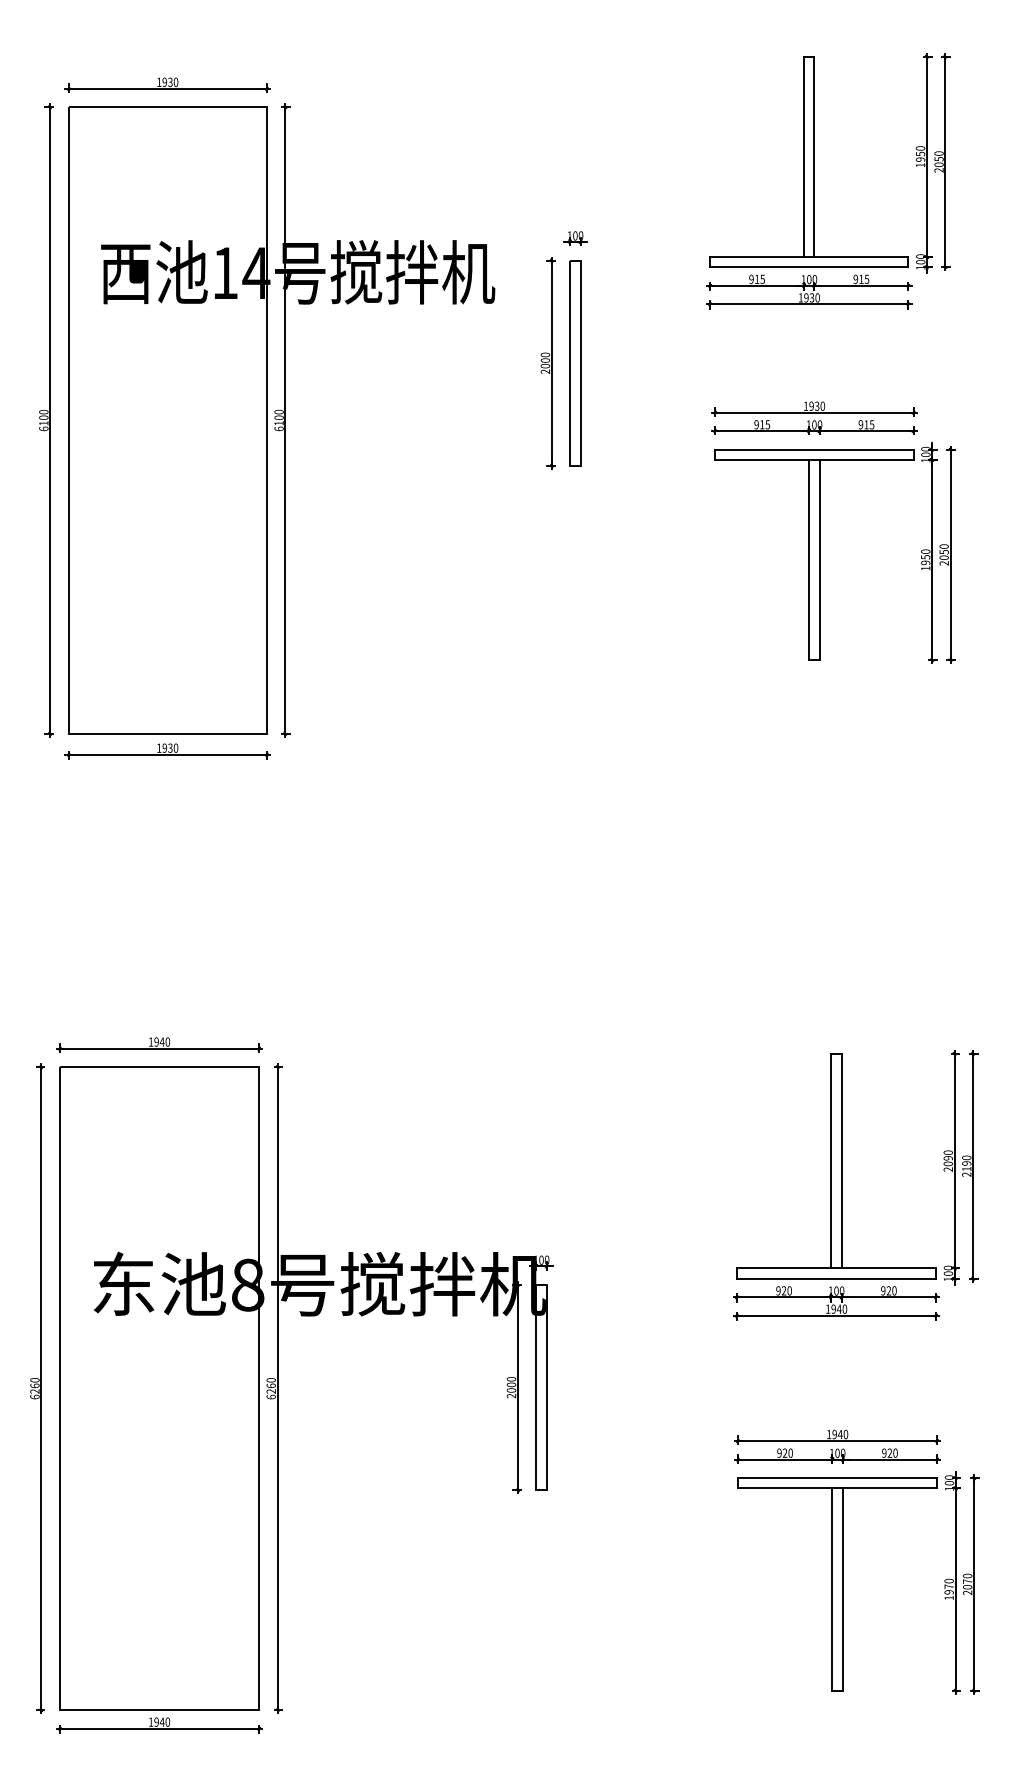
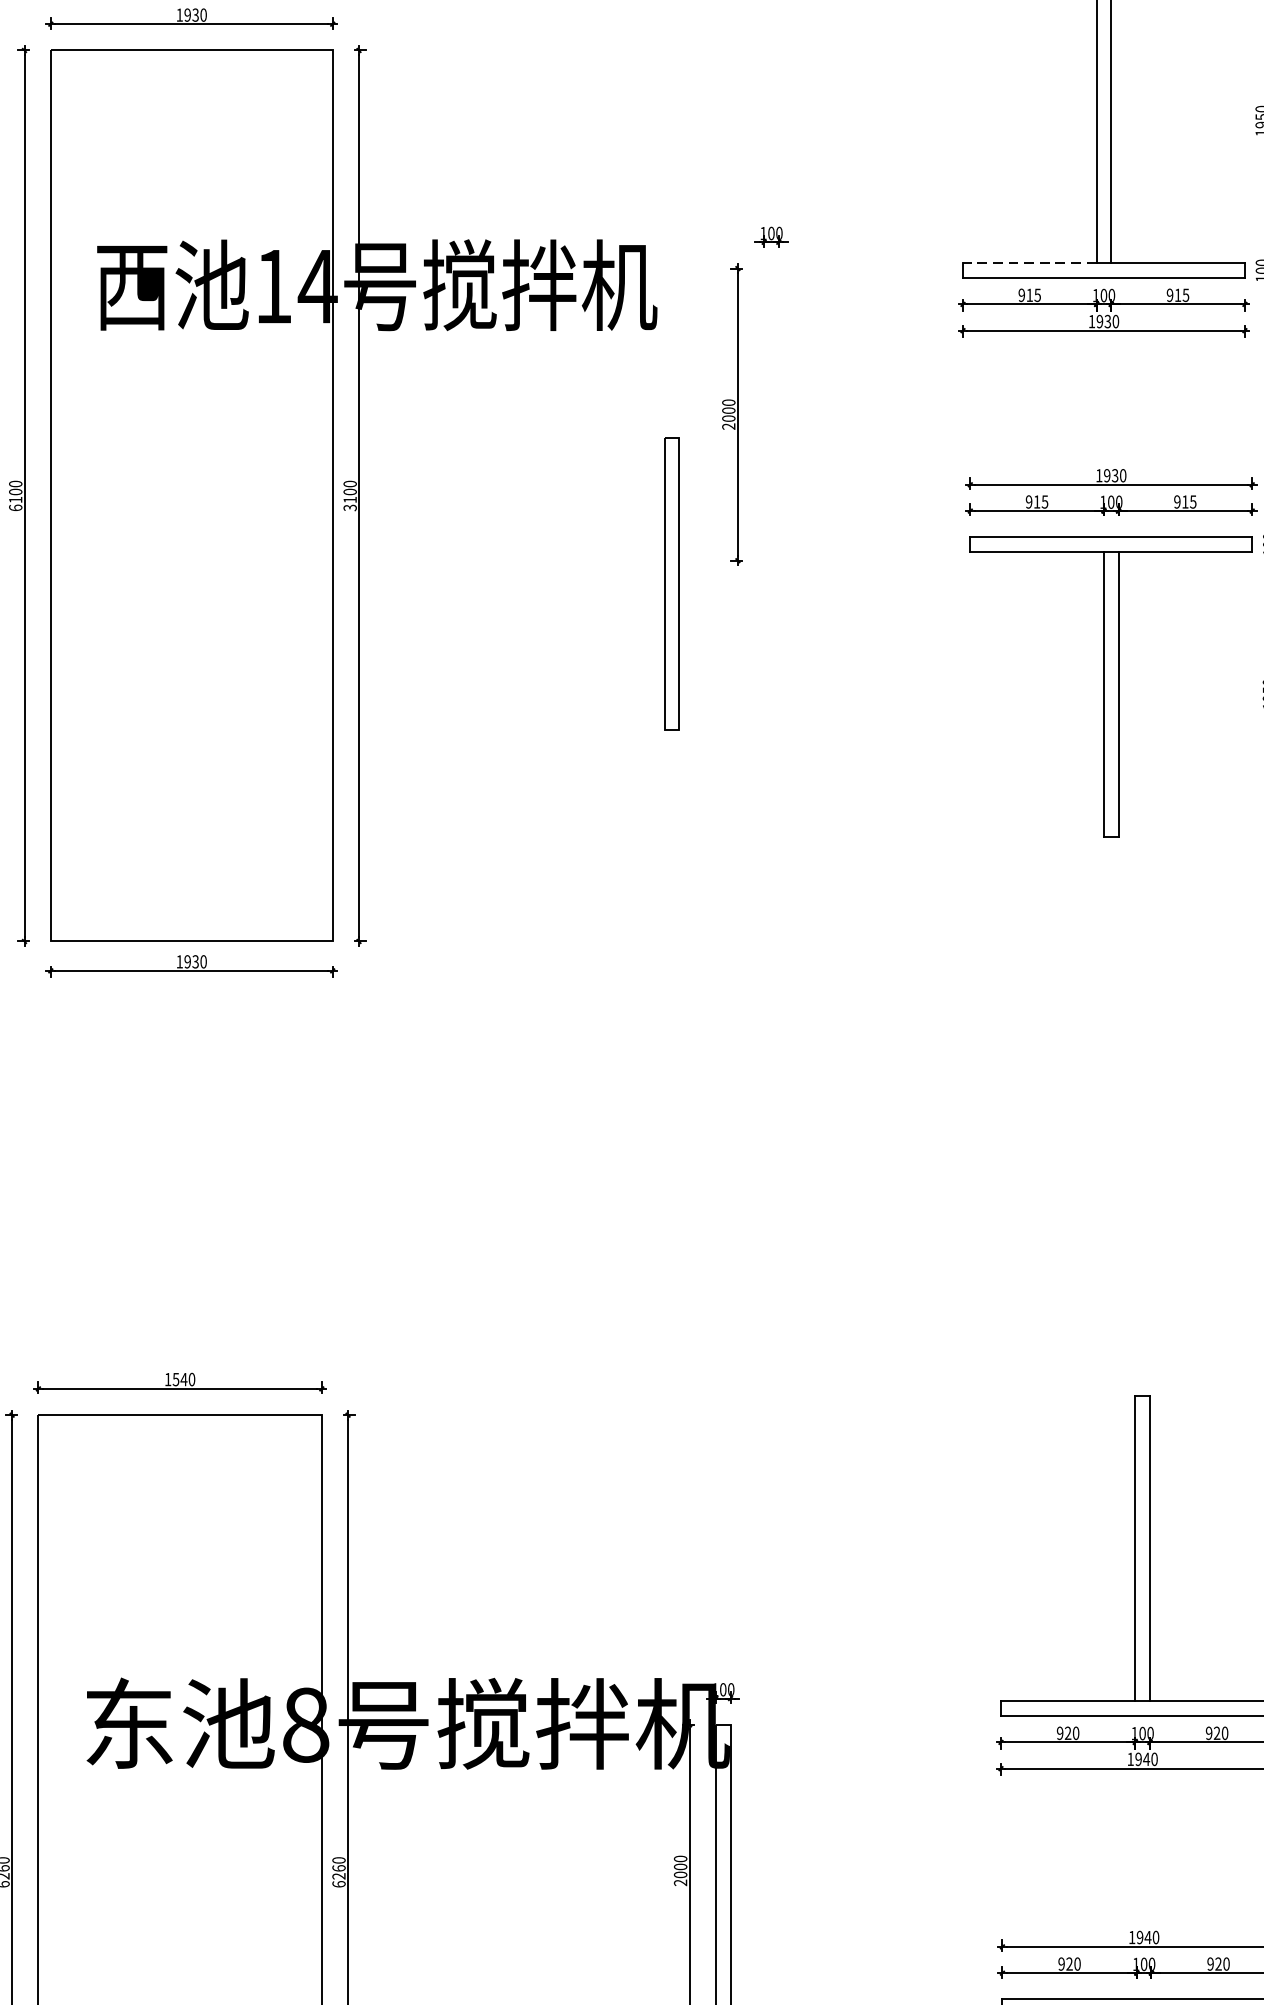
line: (756, 257) -> (1028, 264), solid -> dashed
part: (575, 363) -> (672, 584), moved
text: (278, 428) -> (349, 507), 6100 -> 3100
text: (156, 1041) -> (175, 1378), 1940 -> 1540

